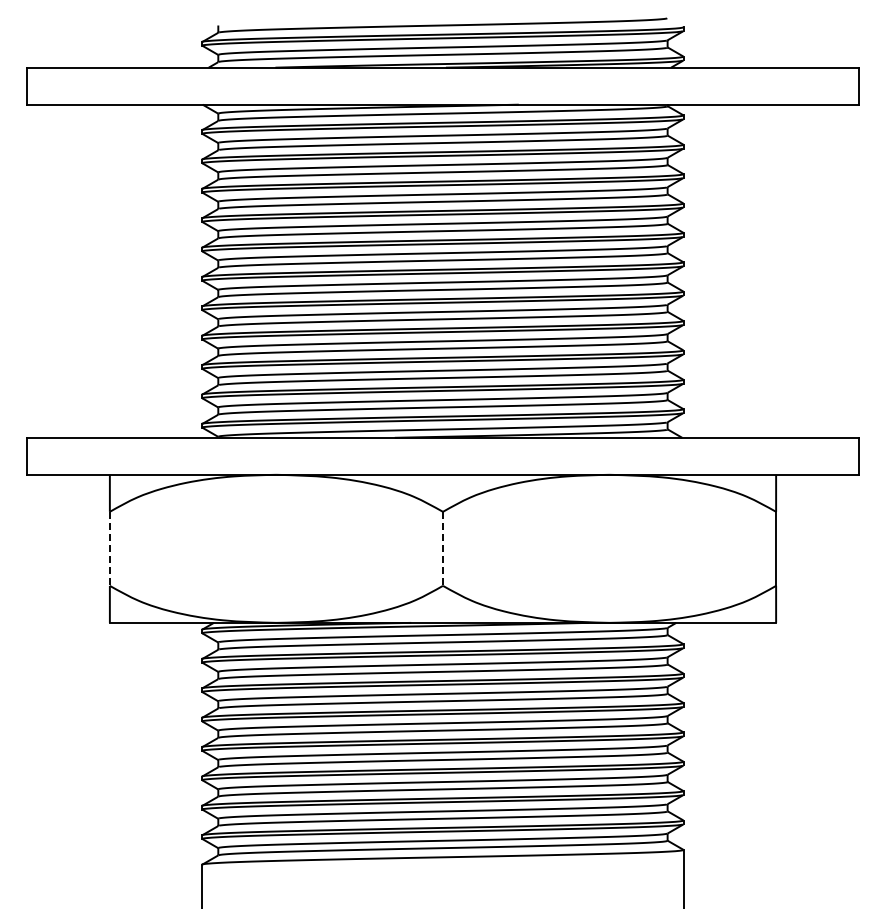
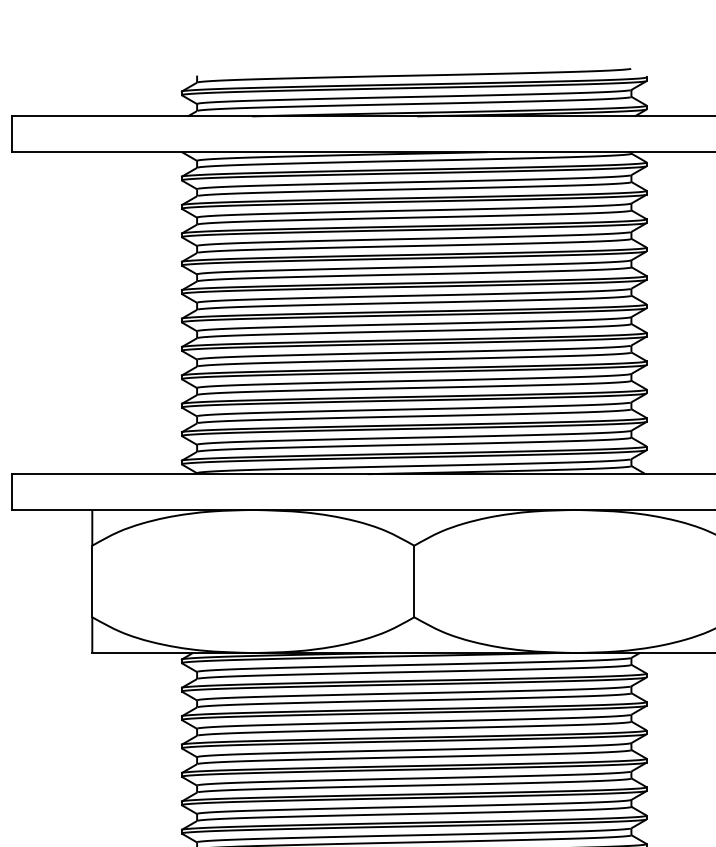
line: (109, 549) -> (91, 582), dashed -> solid
line: (443, 549) -> (414, 582), dashed -> solid

